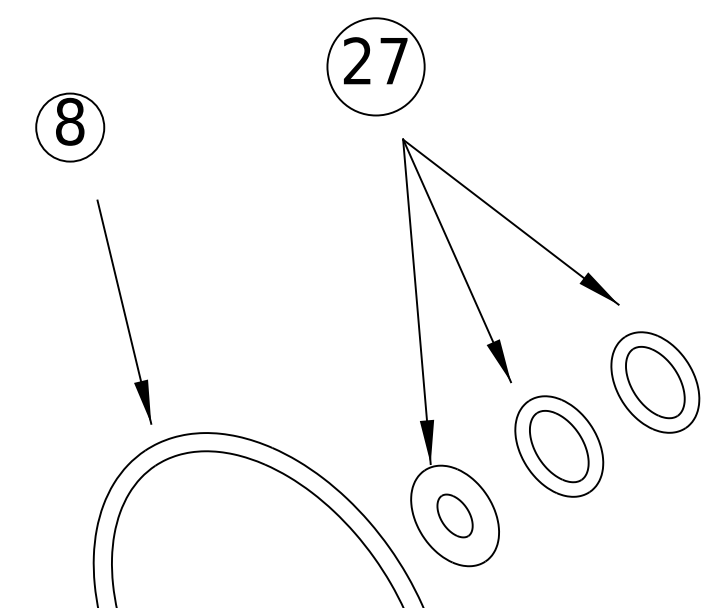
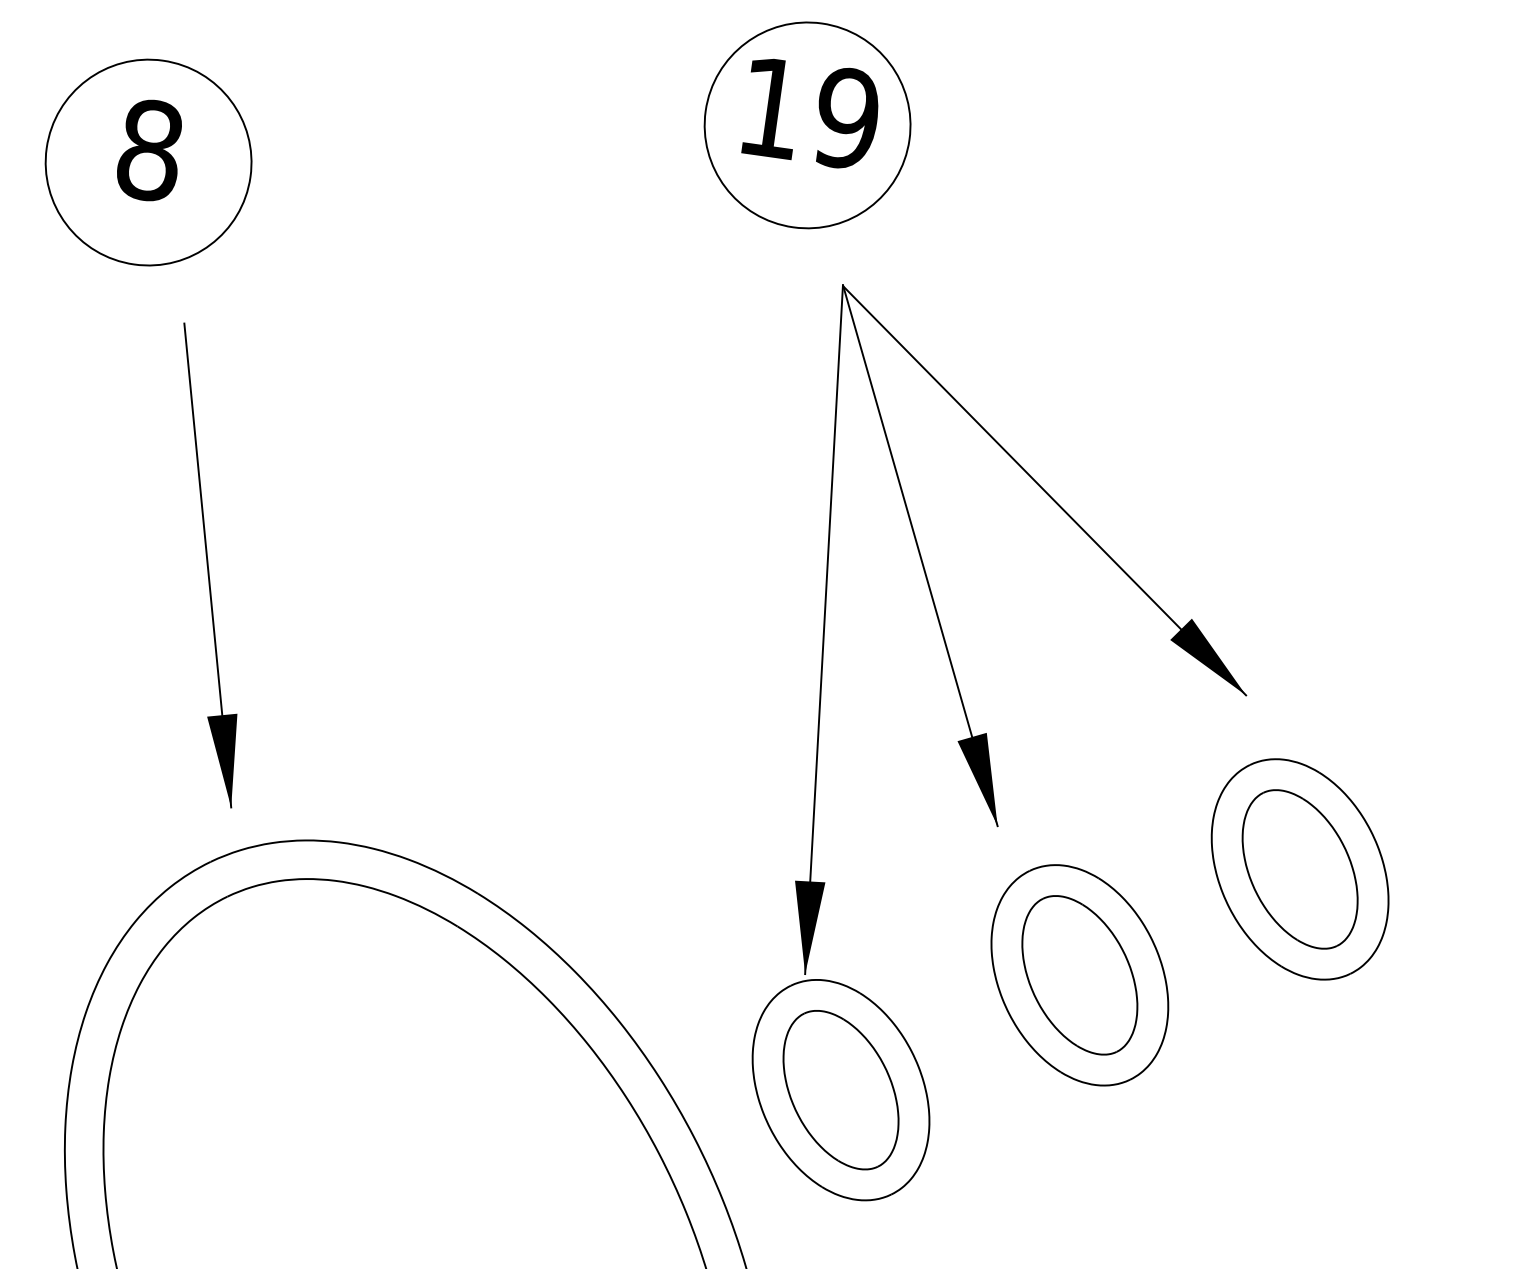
text: (375, 61) -> (808, 113), 27 -> 19
circle: (69, 127) -> (147, 162), size x1.43
part: (454, 515) -> (839, 1088), size x1.67

